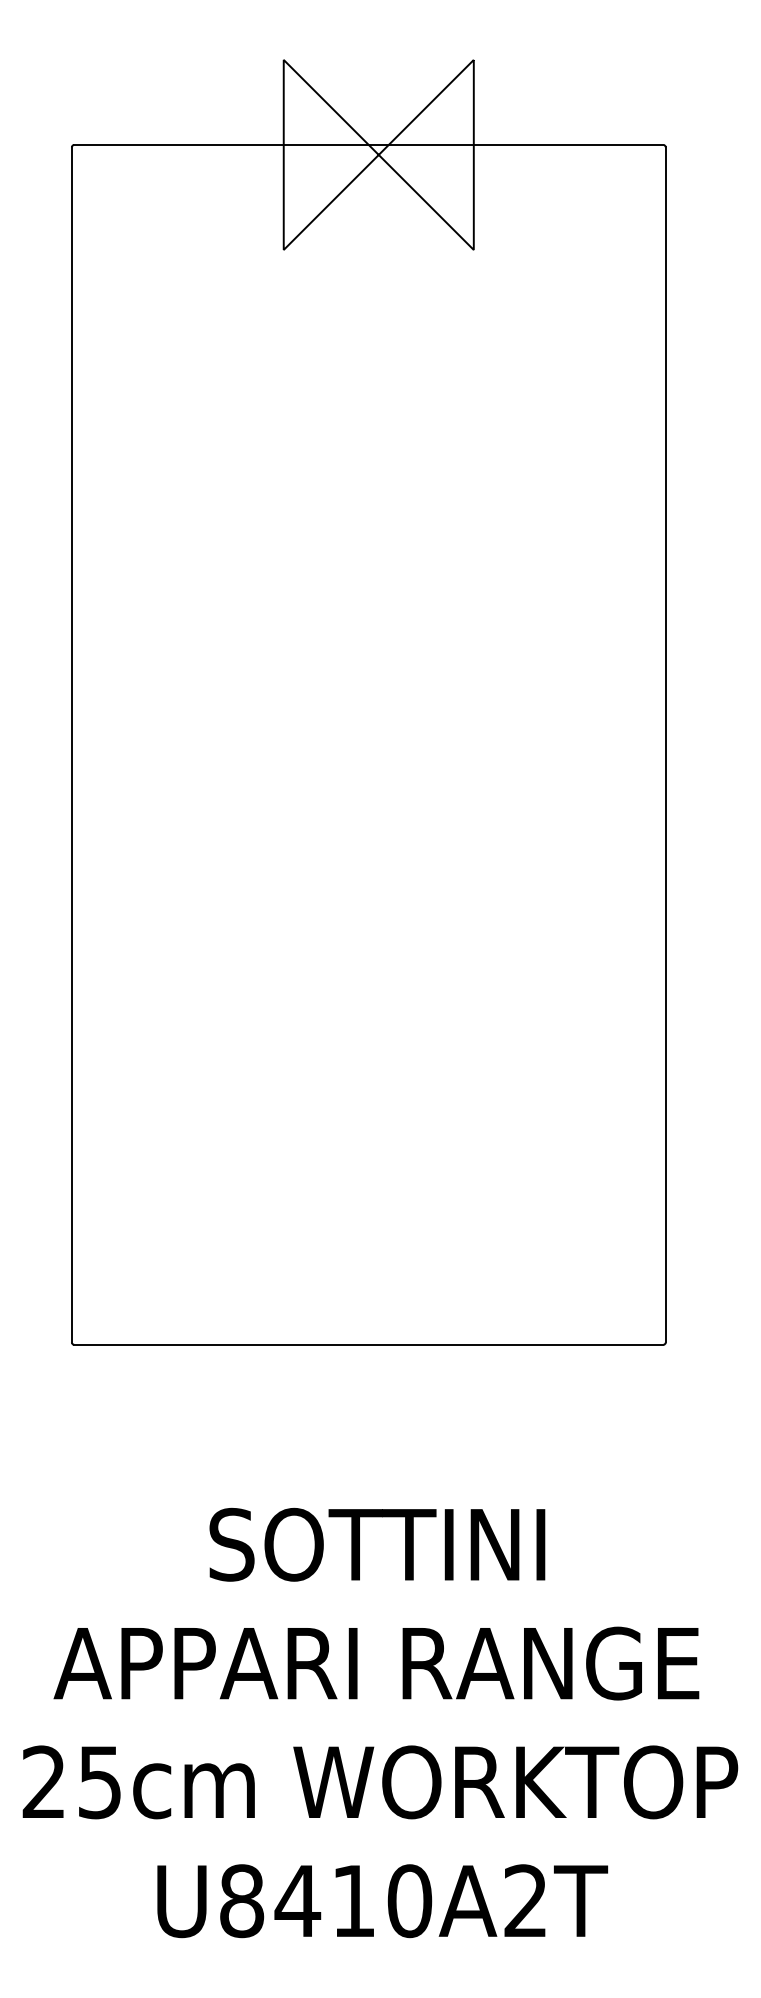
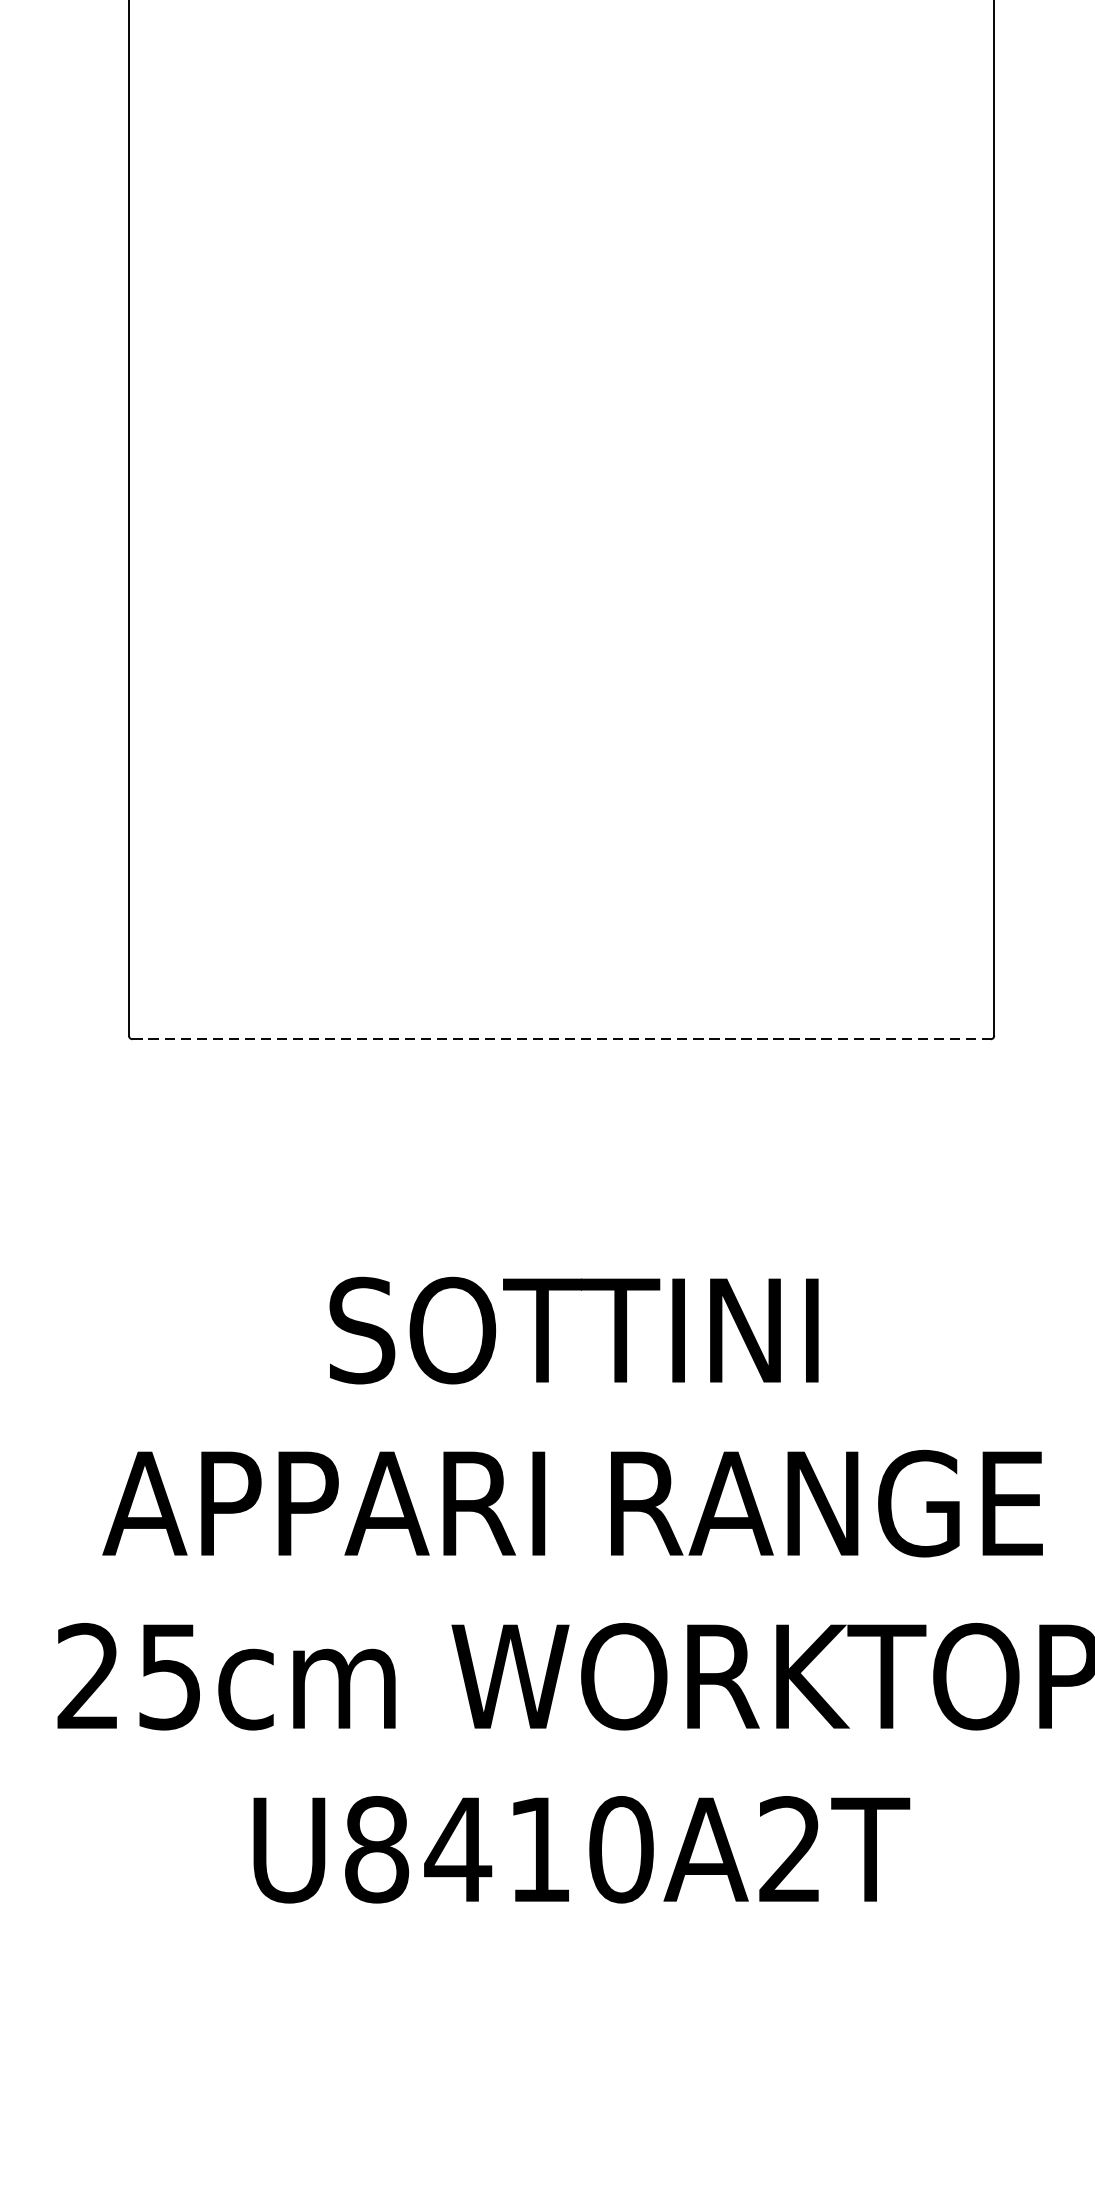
line: (368, 1344) -> (561, 1038), solid -> dashed

